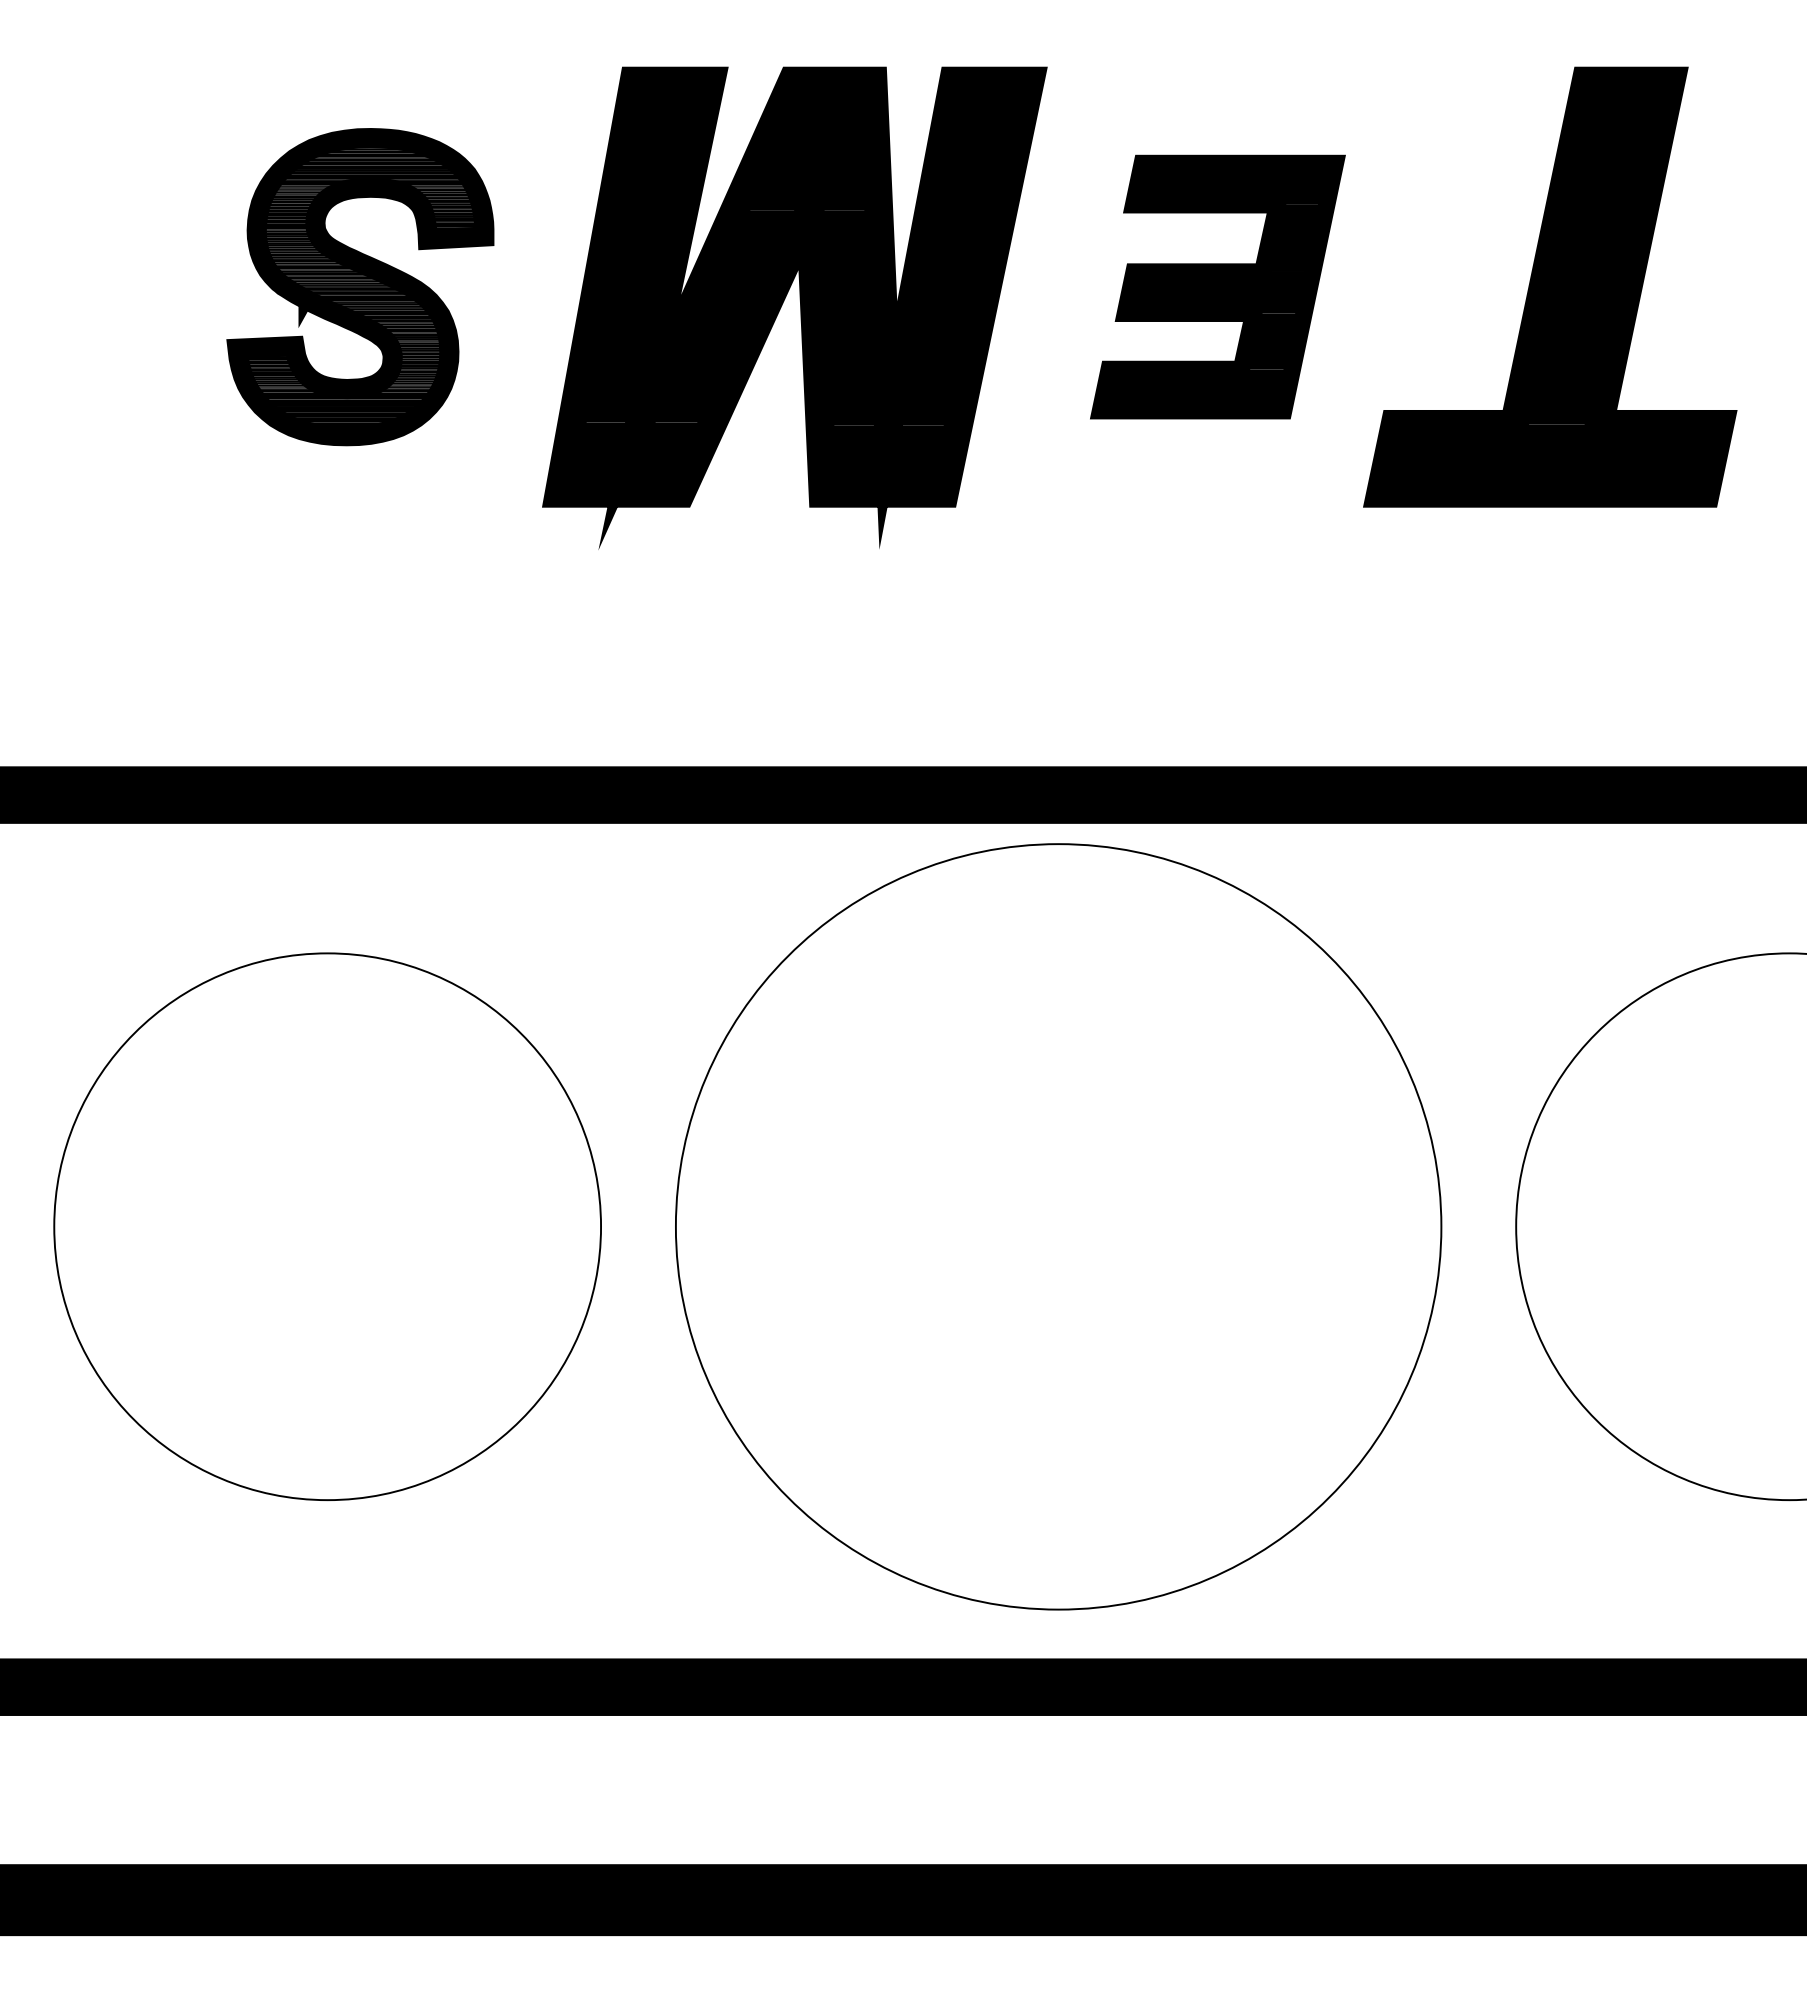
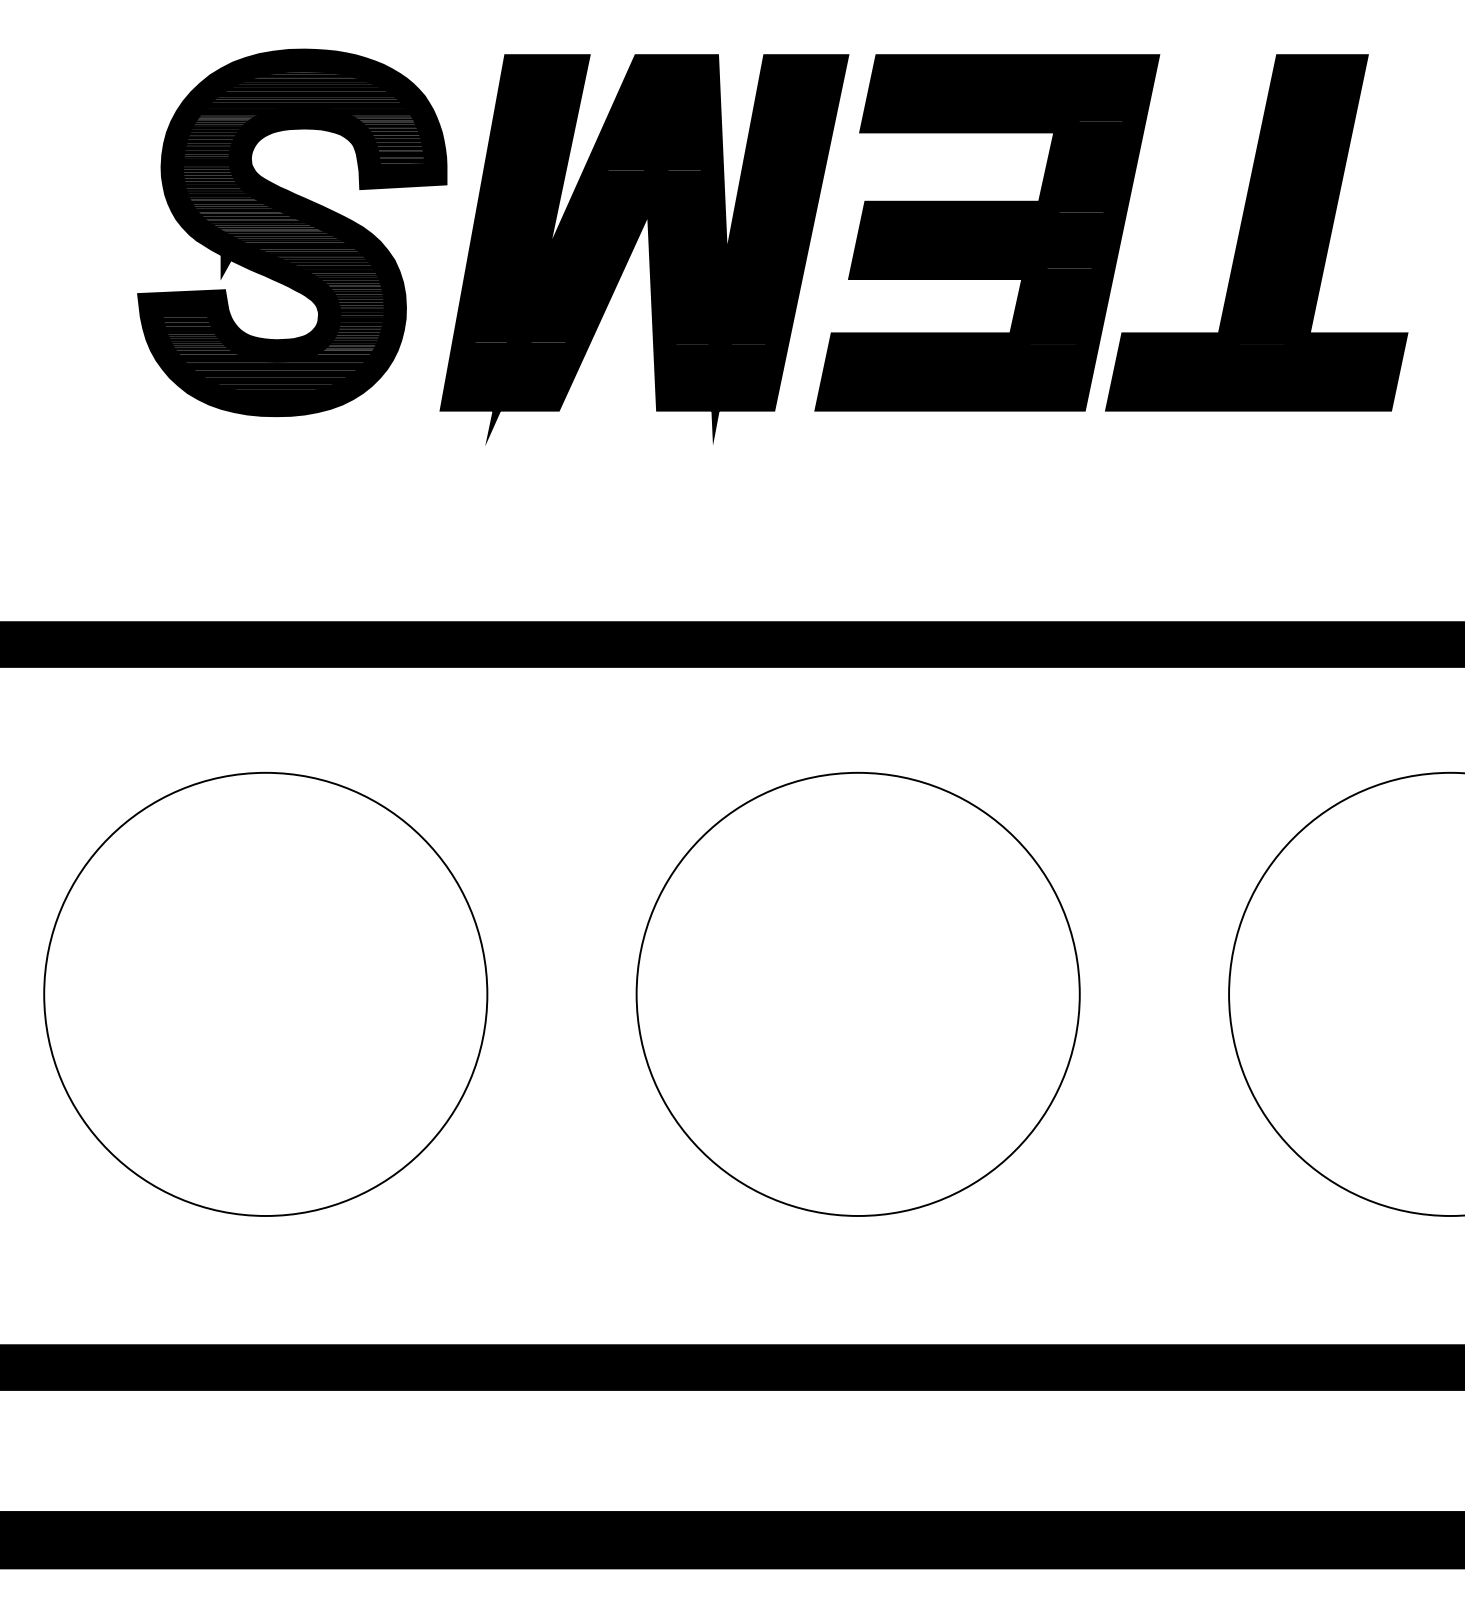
part: (360, 286) -> (292, 232), size x1.43
part: (1217, 286) -> (986, 232), size x1.67
part: (1058, 1226) -> (858, 994), size x0.71

